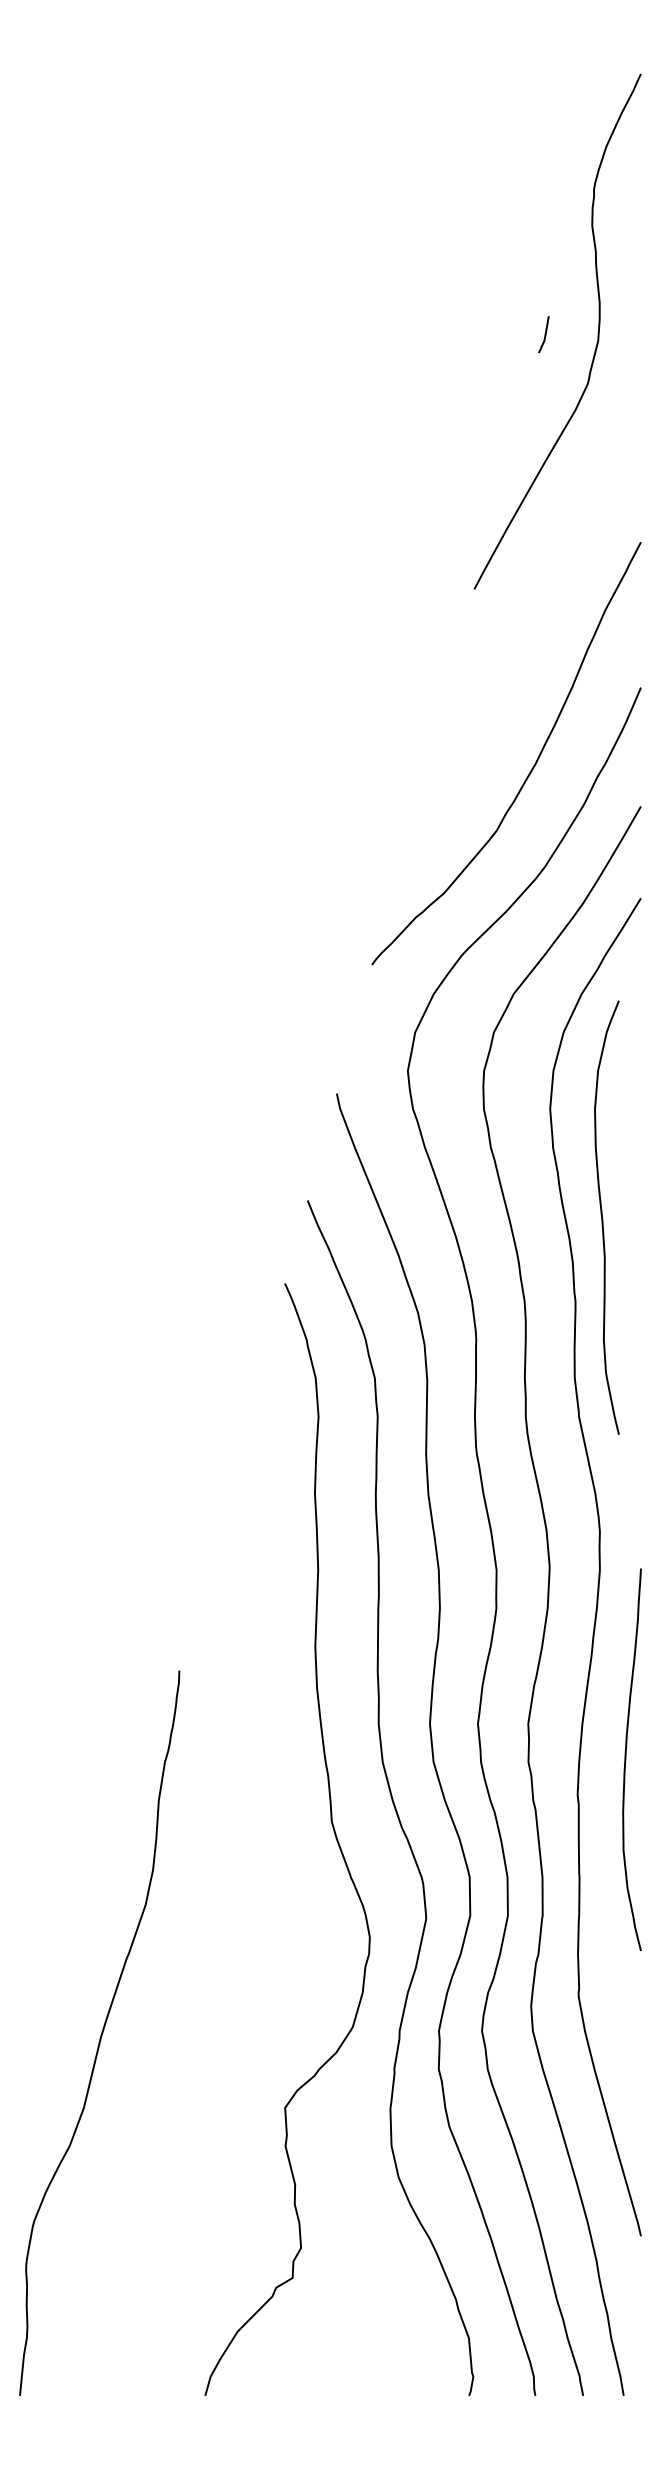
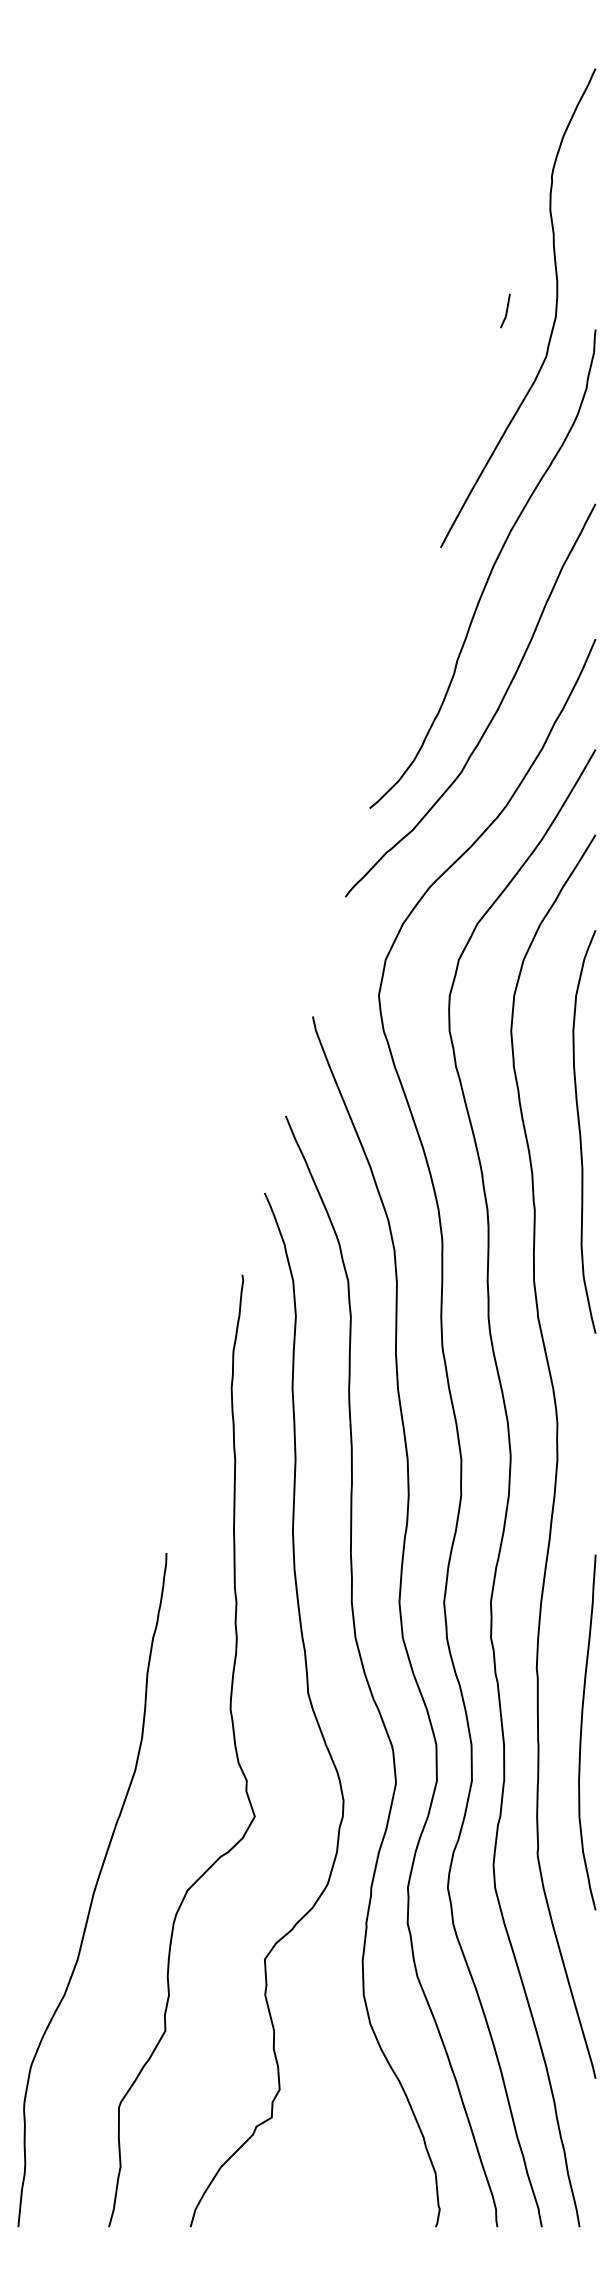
curve: (527, 615) -> (490, 572), added
curve: (603, 1218) -> (581, 1132), moved
curve: (626, 1759) -> (582, 1732), moved
curve: (251, 1872) -> (233, 1740), added

